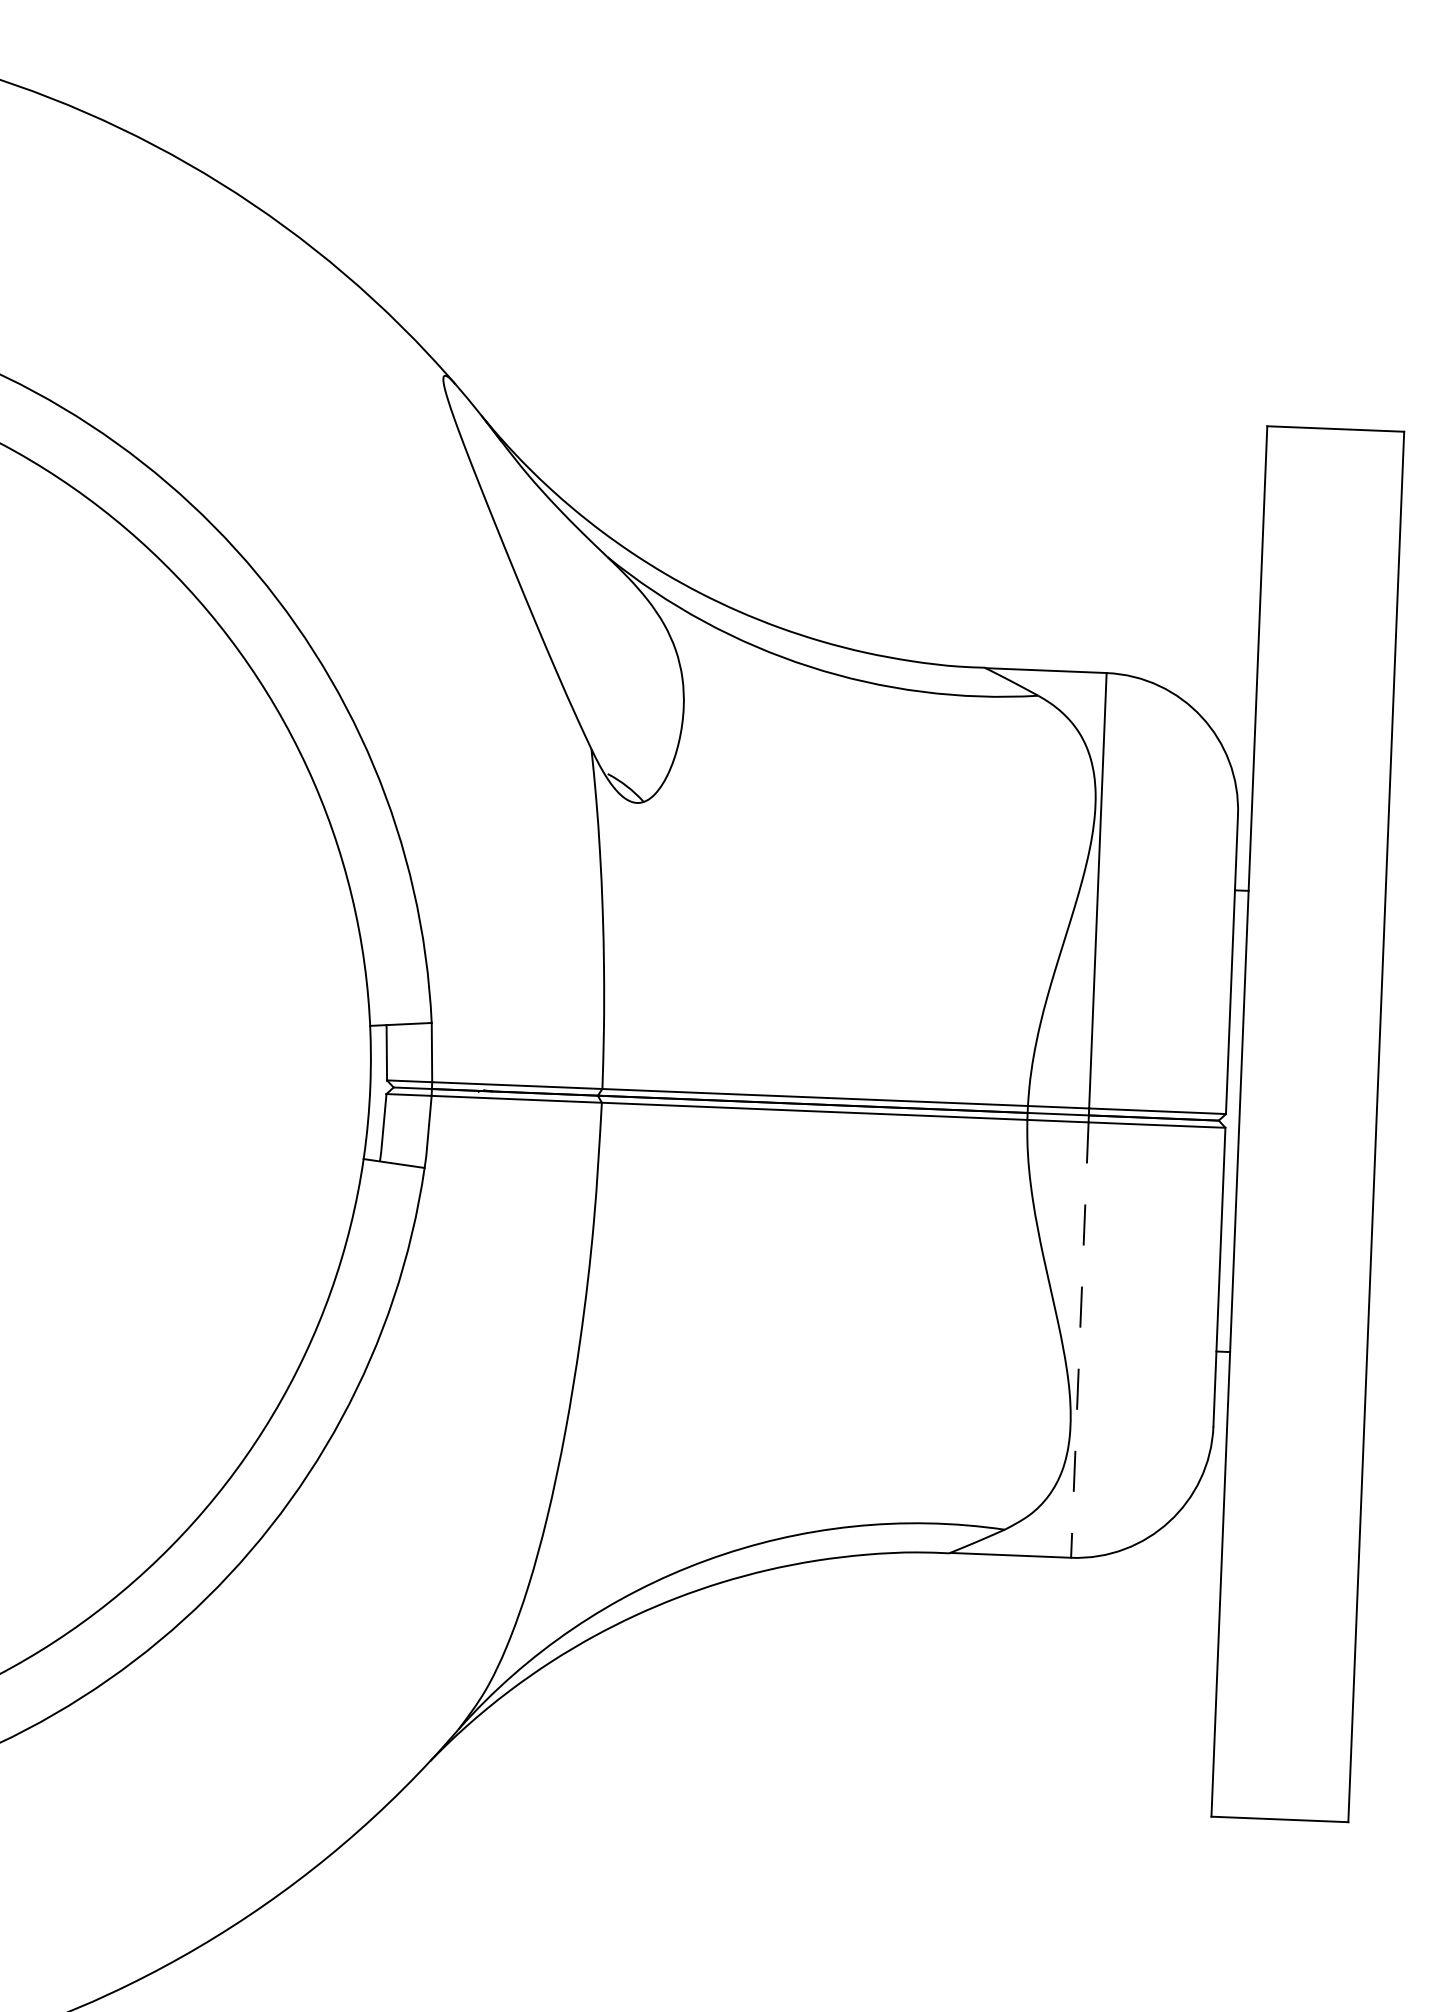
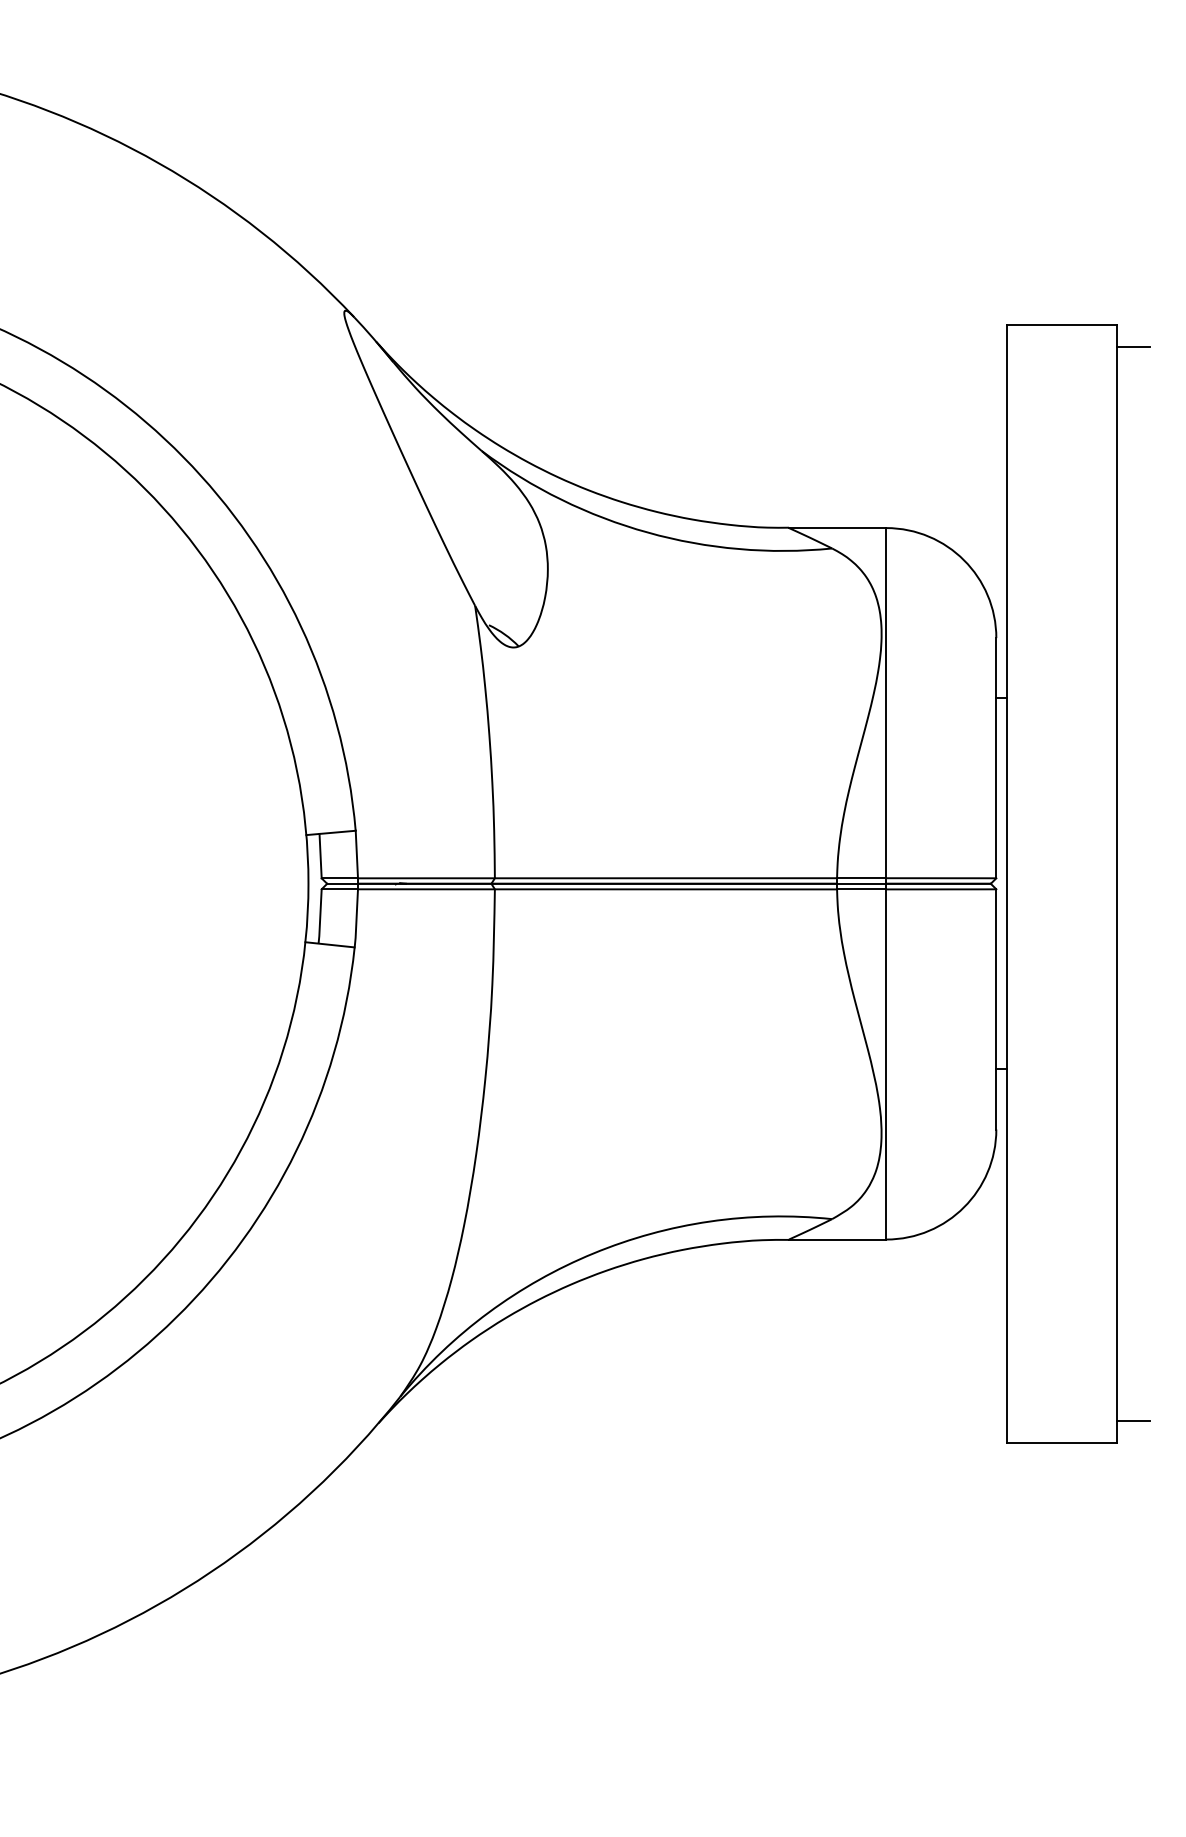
line: (1423, 459) -> (1133, 346), added
line: (1080, 1340) -> (886, 1064), dashed -> solid
line: (1369, 1795) -> (1133, 1420), added

